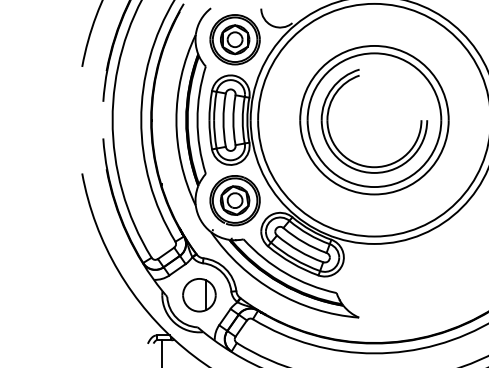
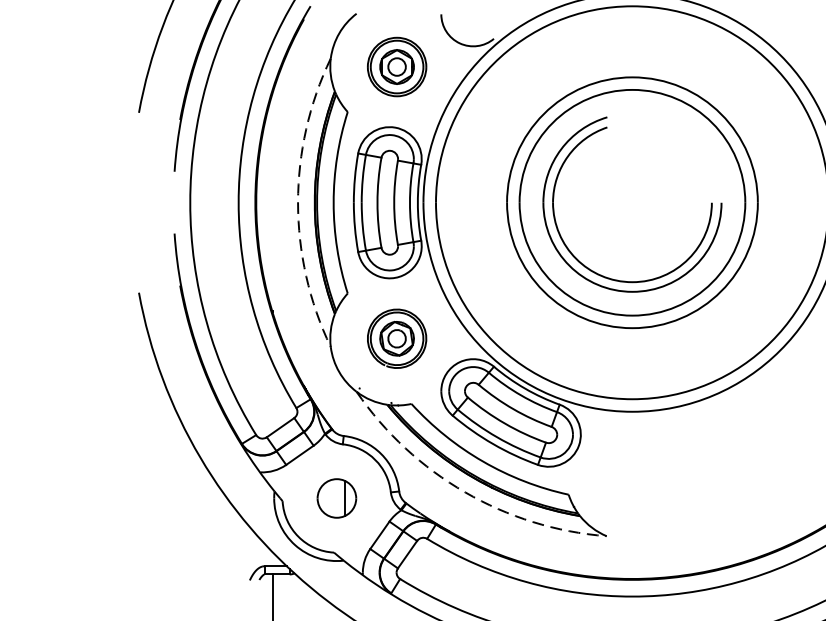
part: (234, 39) -> (396, 66), size x0.7
arc: (176, 120) -> (298, 203), solid -> dashed
part: (234, 200) -> (396, 338), size x0.7
arc: (275, 291) -> (465, 492), solid -> dashed
part: (199, 295) -> (337, 498), size x0.7

